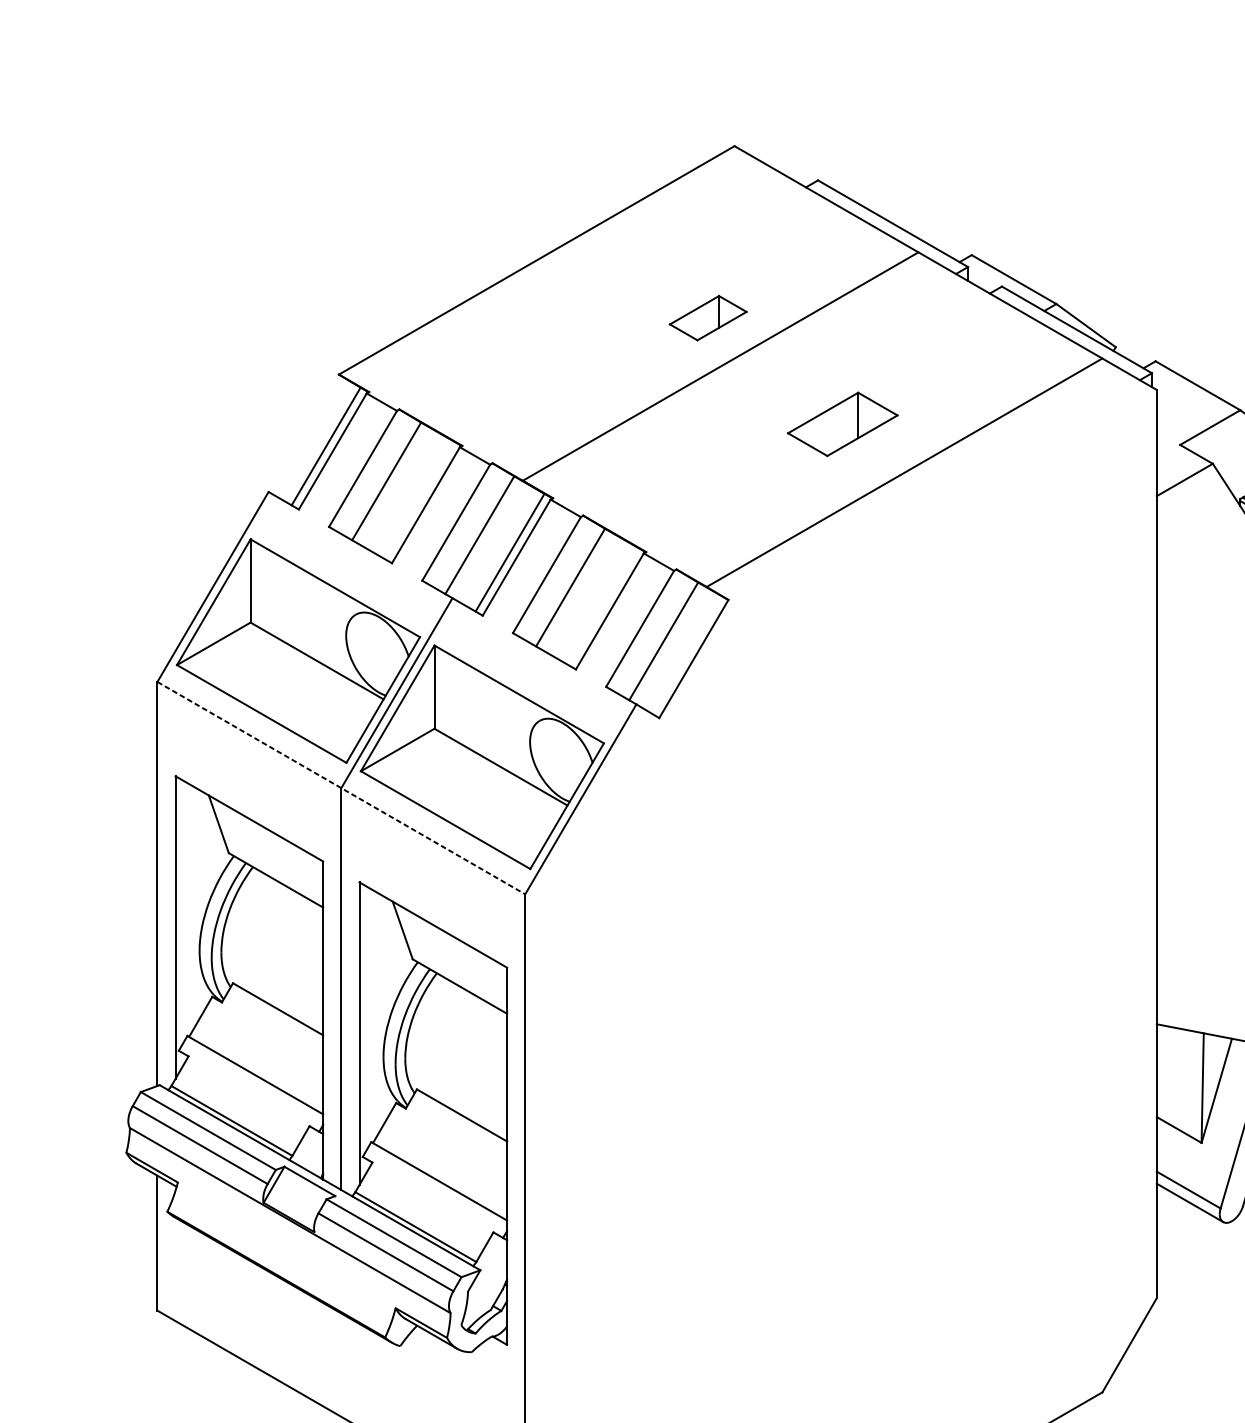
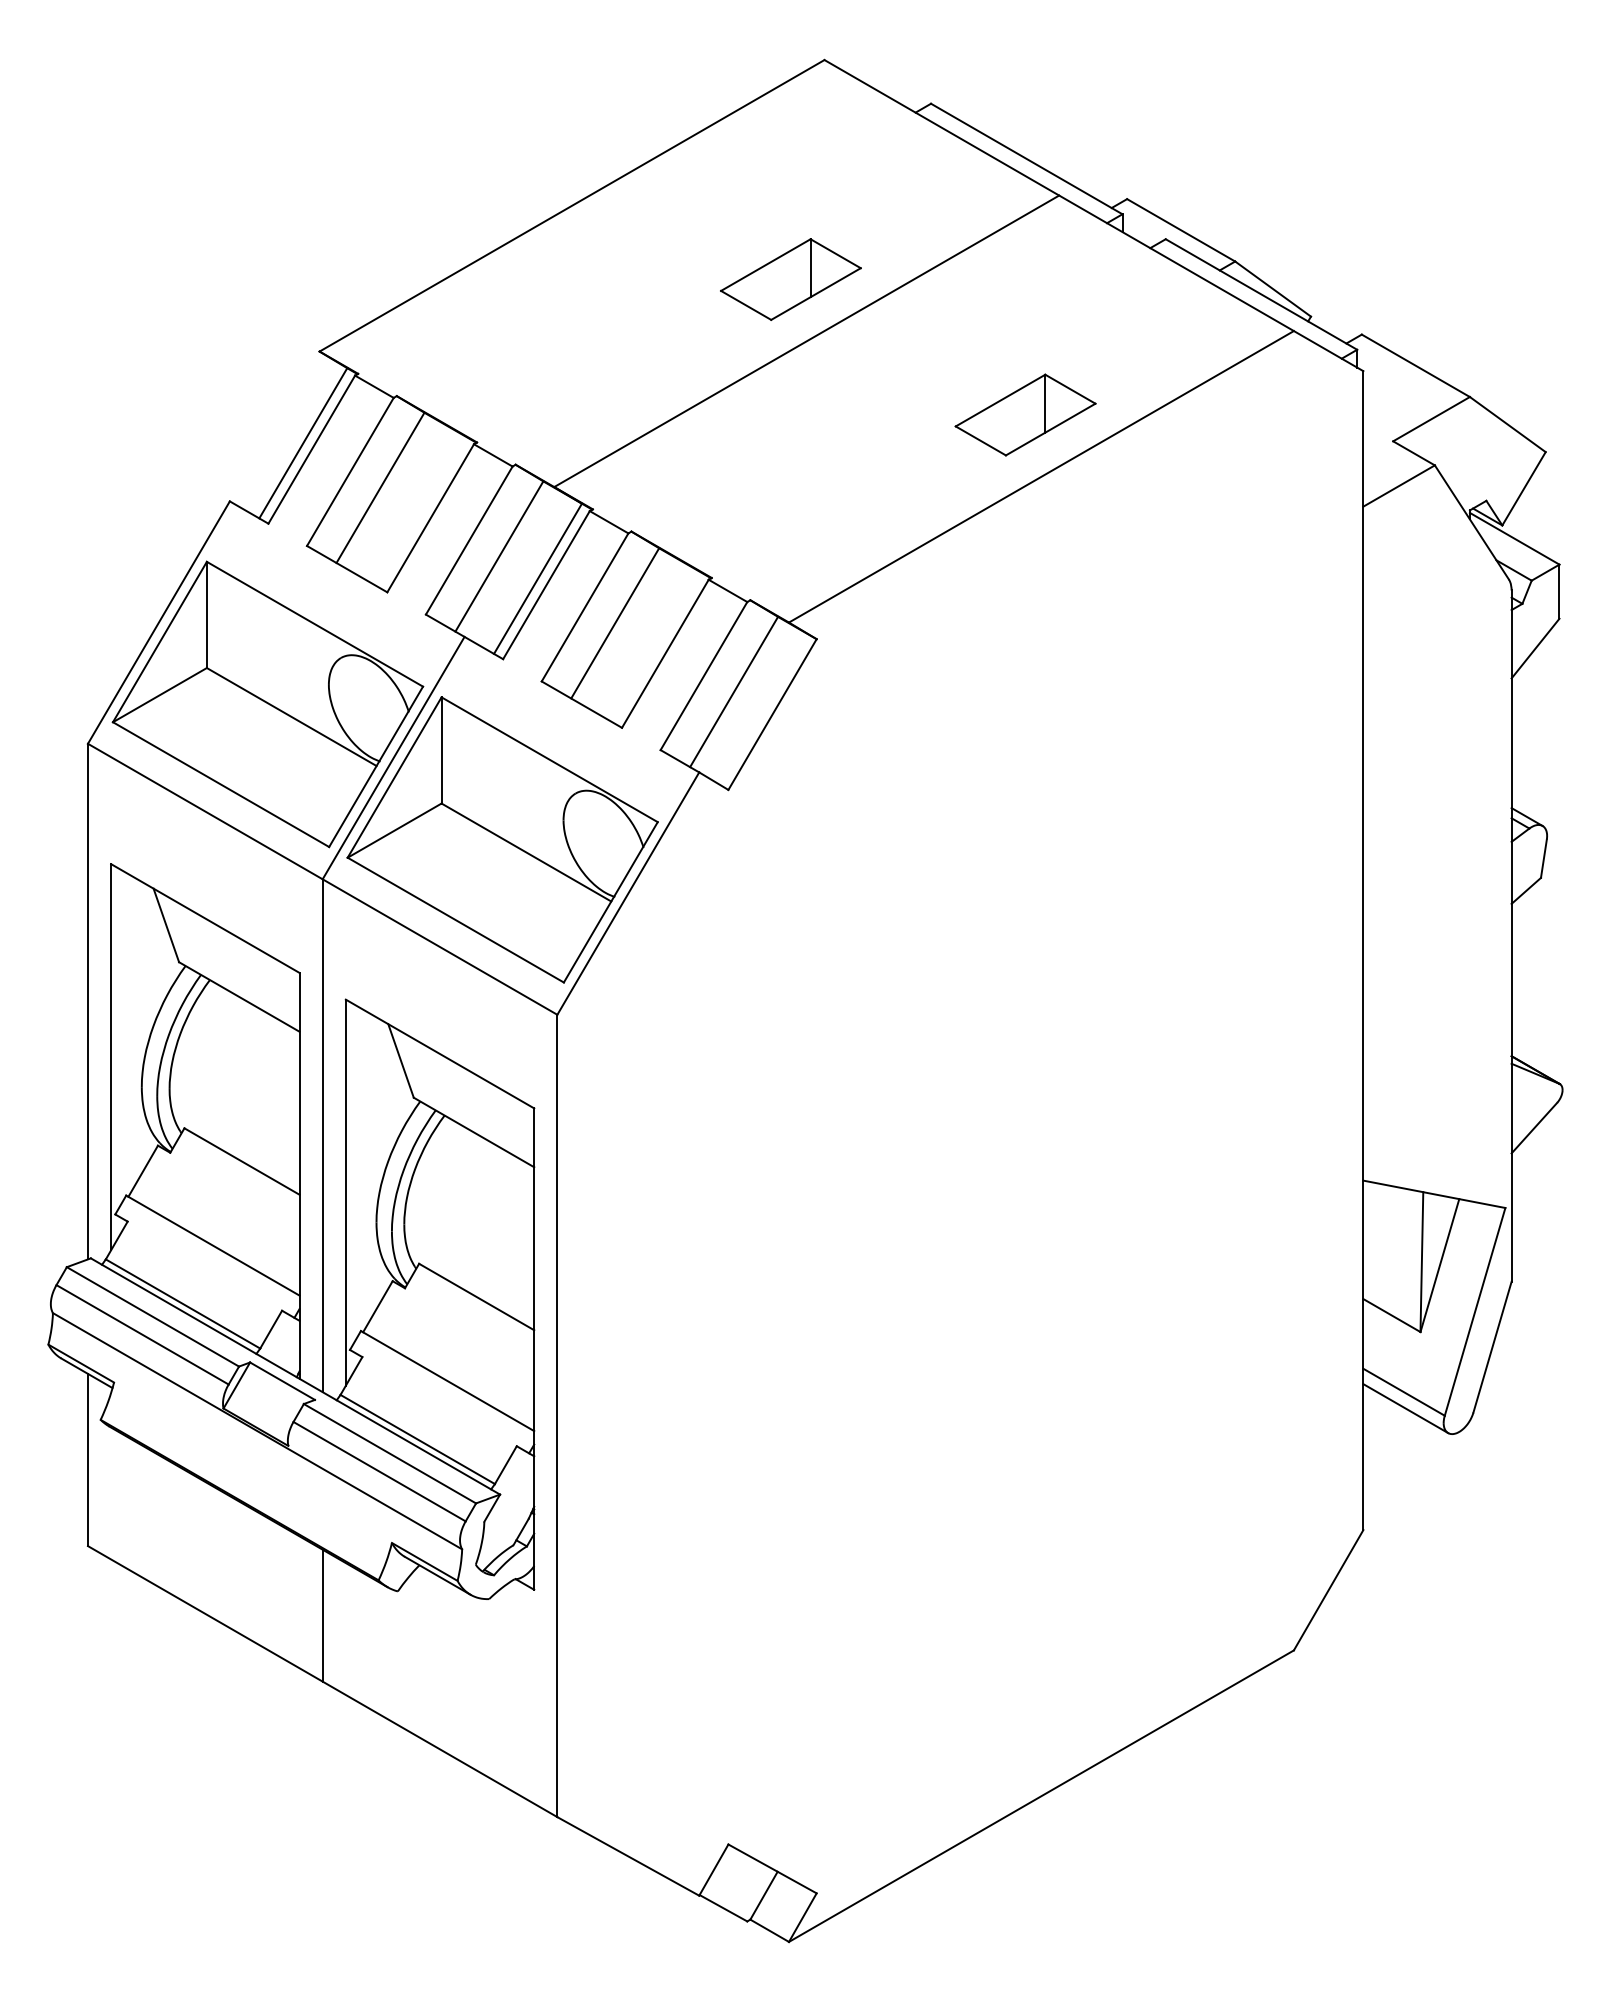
part: (707, 318) -> (790, 279), size x1.43
part: (842, 423) -> (1025, 414), moved
line: (341, 788) -> (323, 879), dashed -> solid
line: (341, 1365) -> (322, 1615), added

